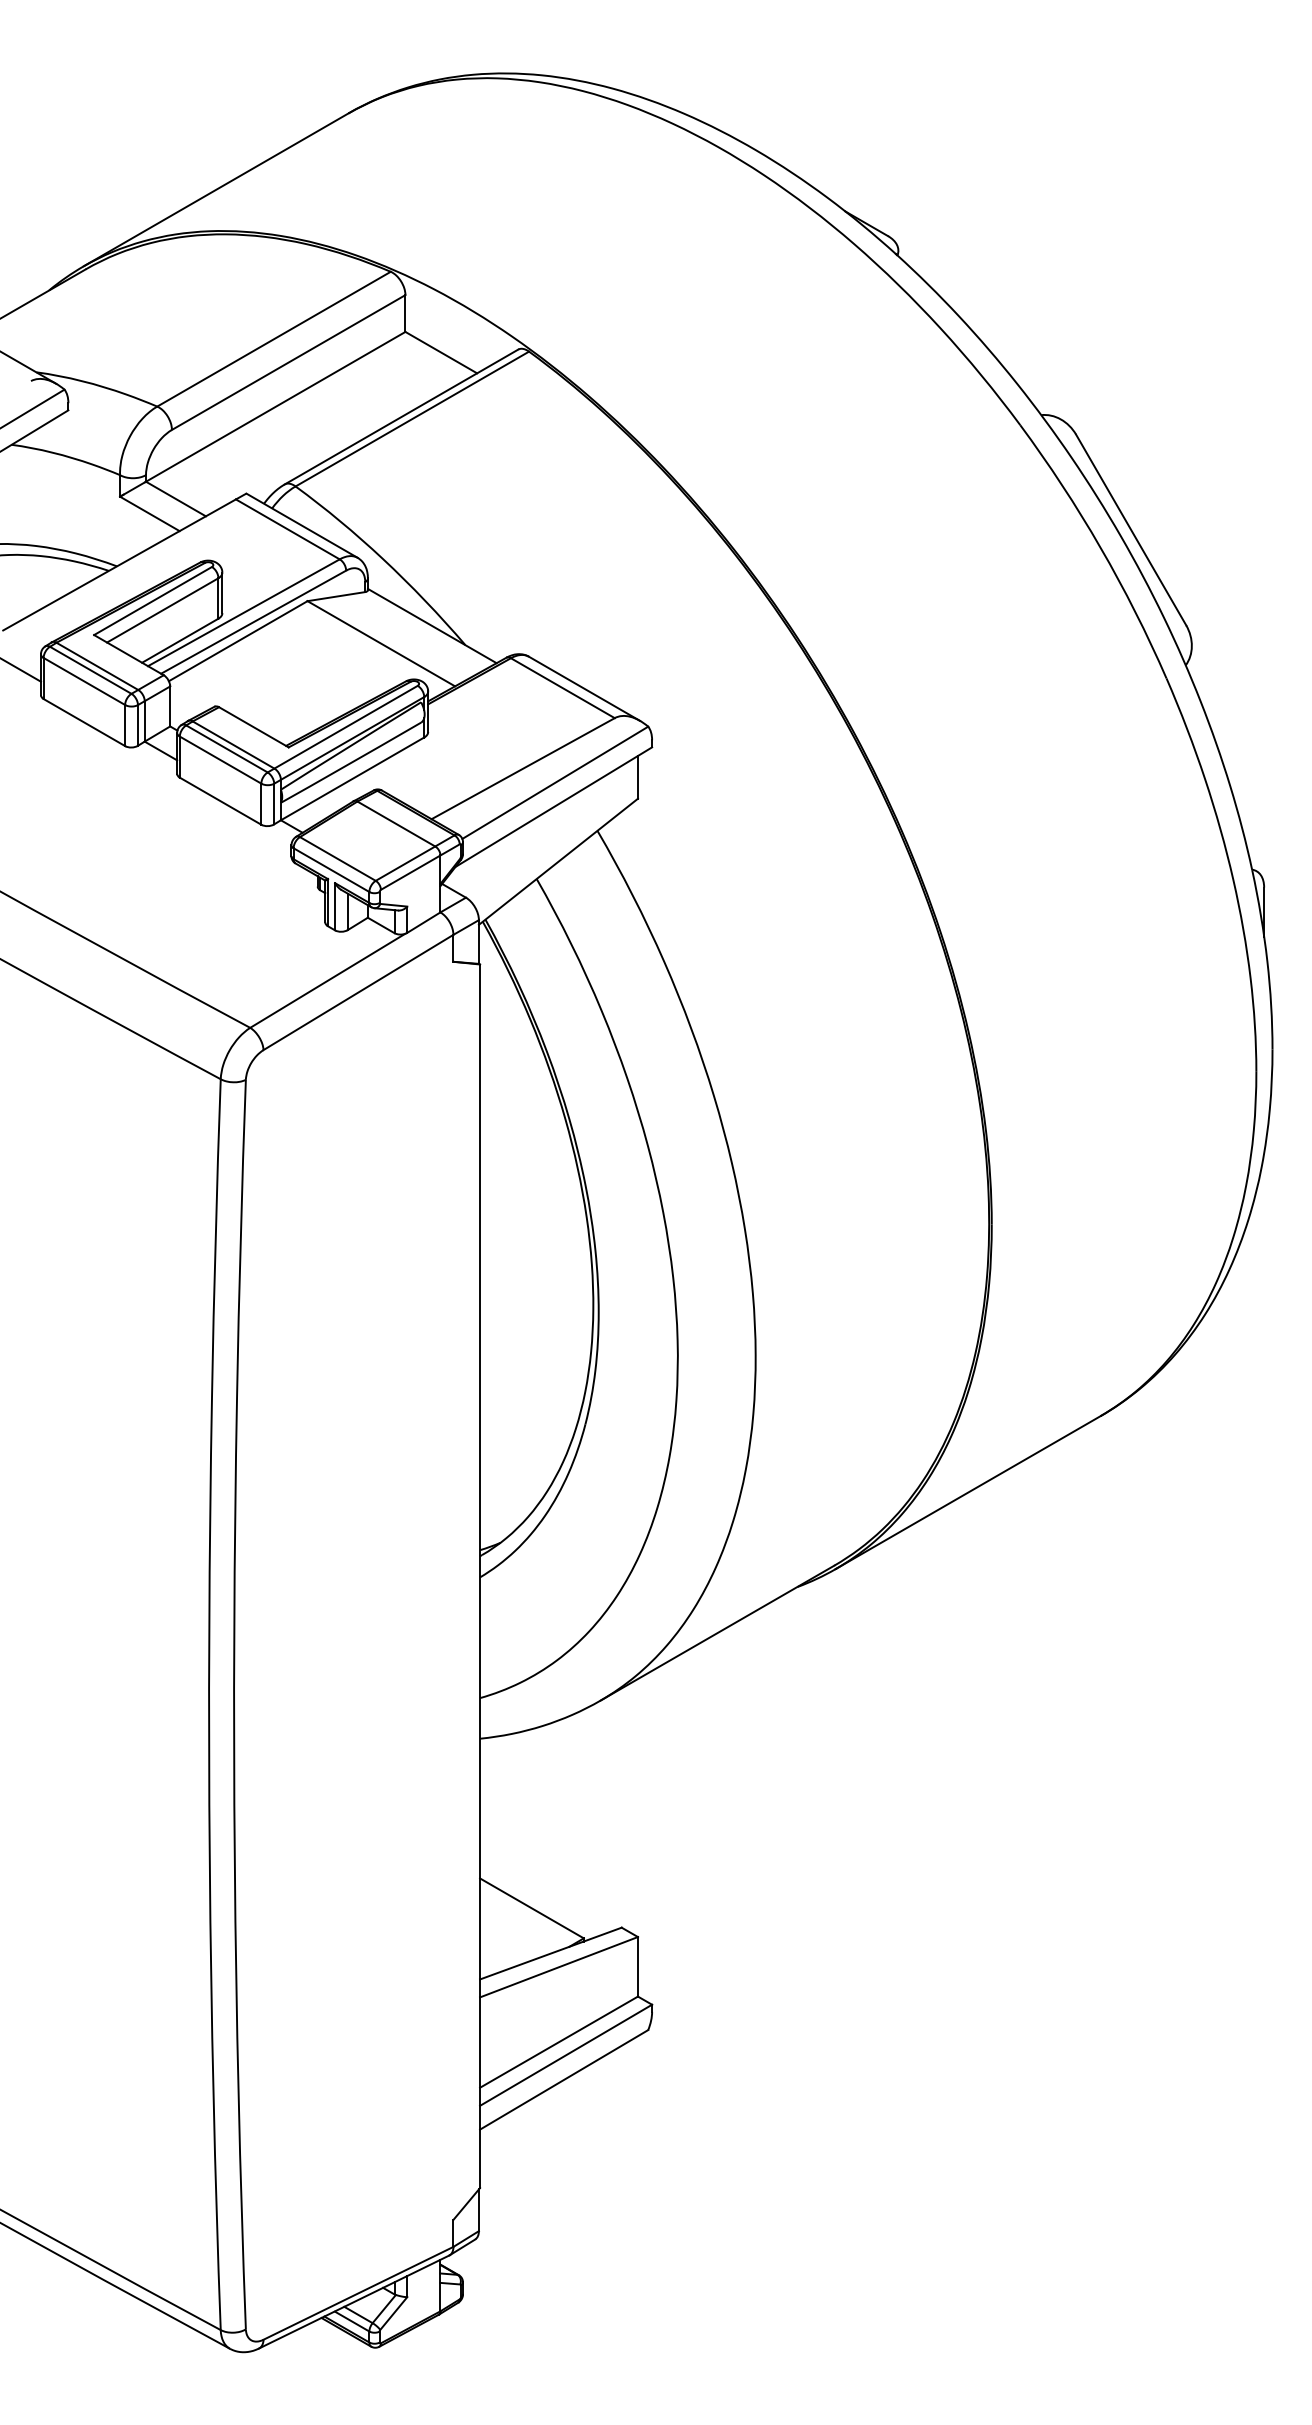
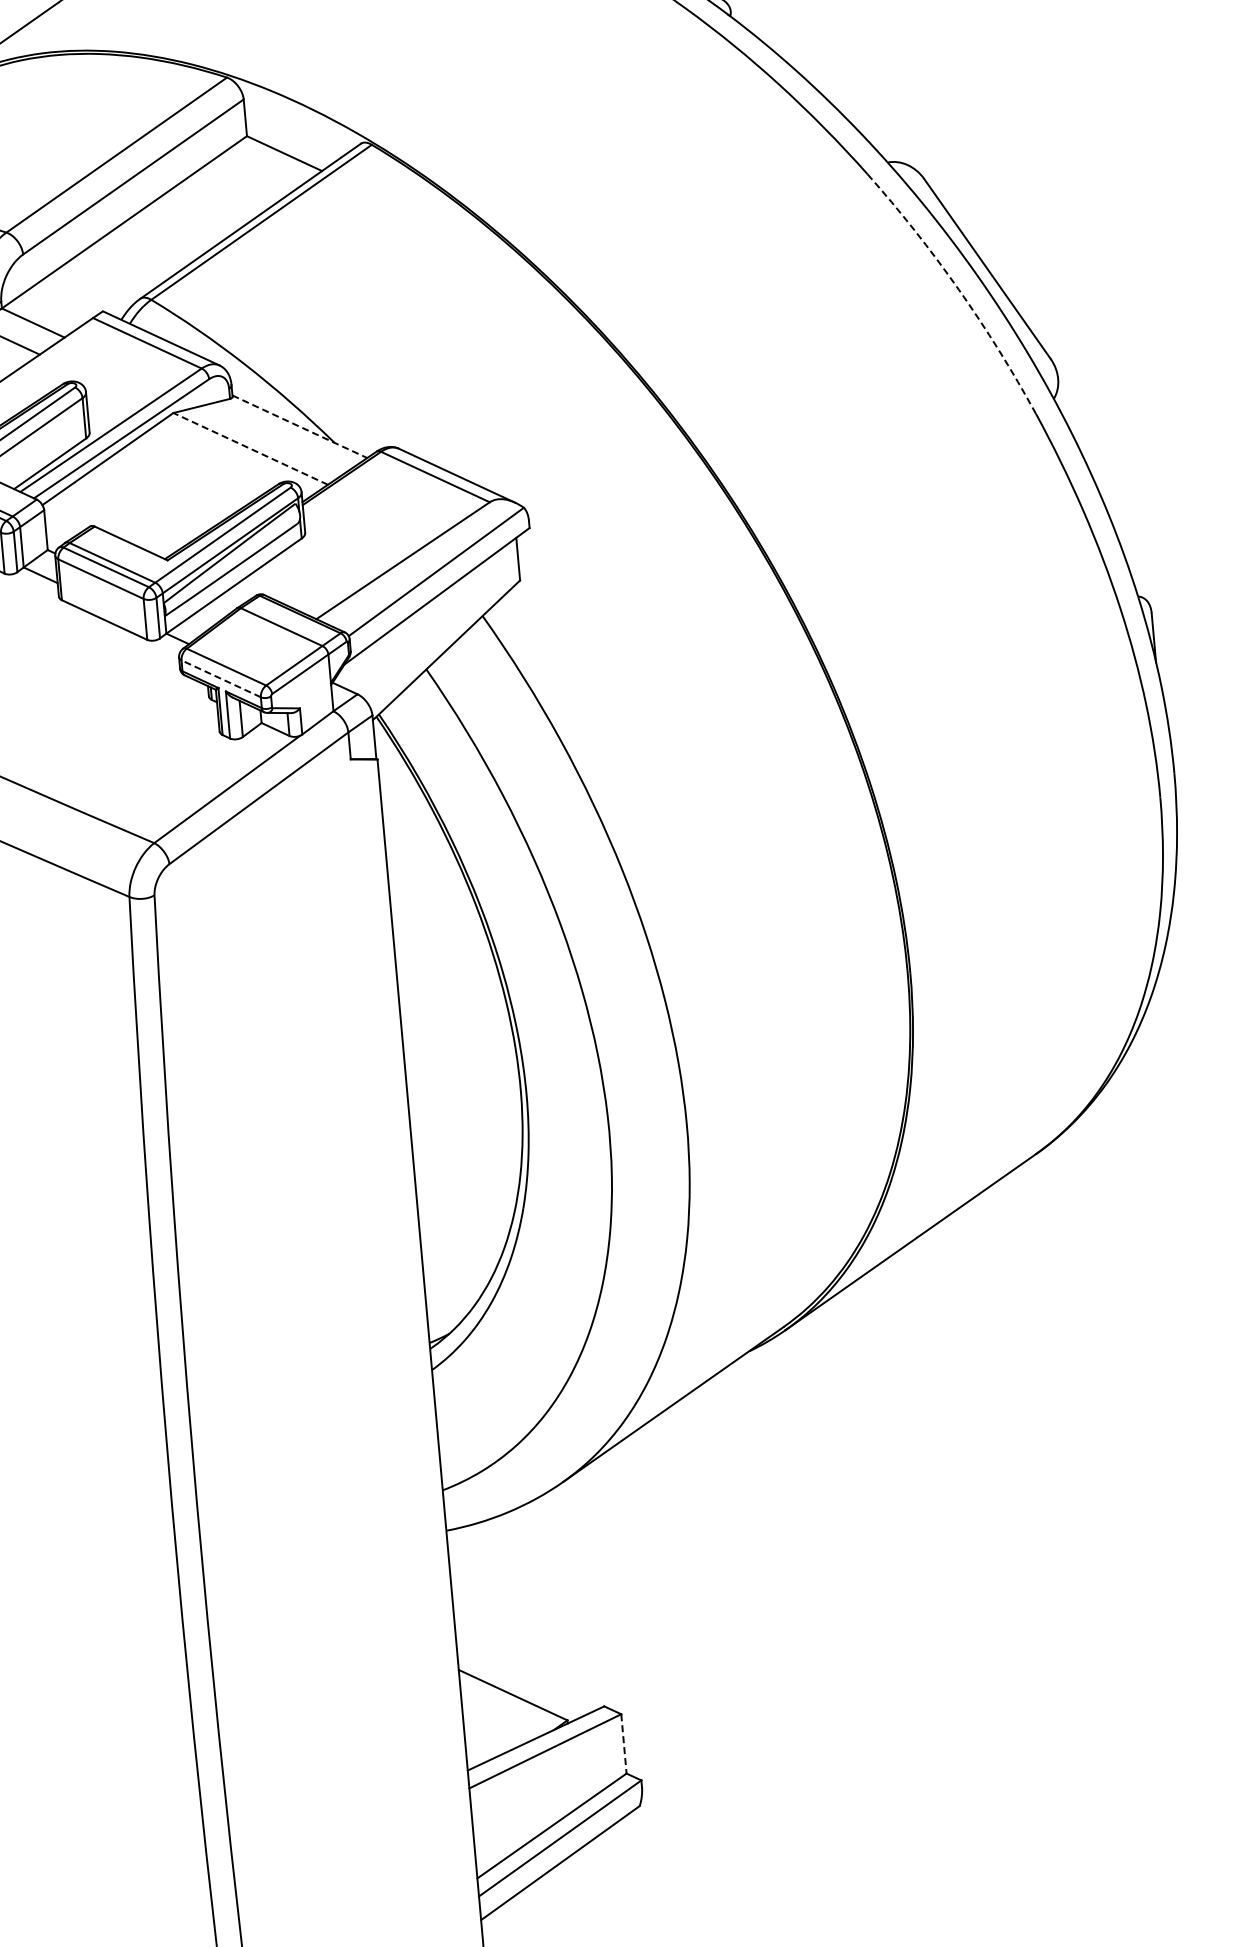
arc: (1100, 547) -> (958, 289), solid -> dashed
line: (432, 626) -> (300, 427), solid -> dashed
line: (380, 643) -> (249, 448), solid -> dashed
line: (331, 870) -> (221, 679), solid -> dashed
line: (637, 1966) -> (623, 1743), solid -> dashed

